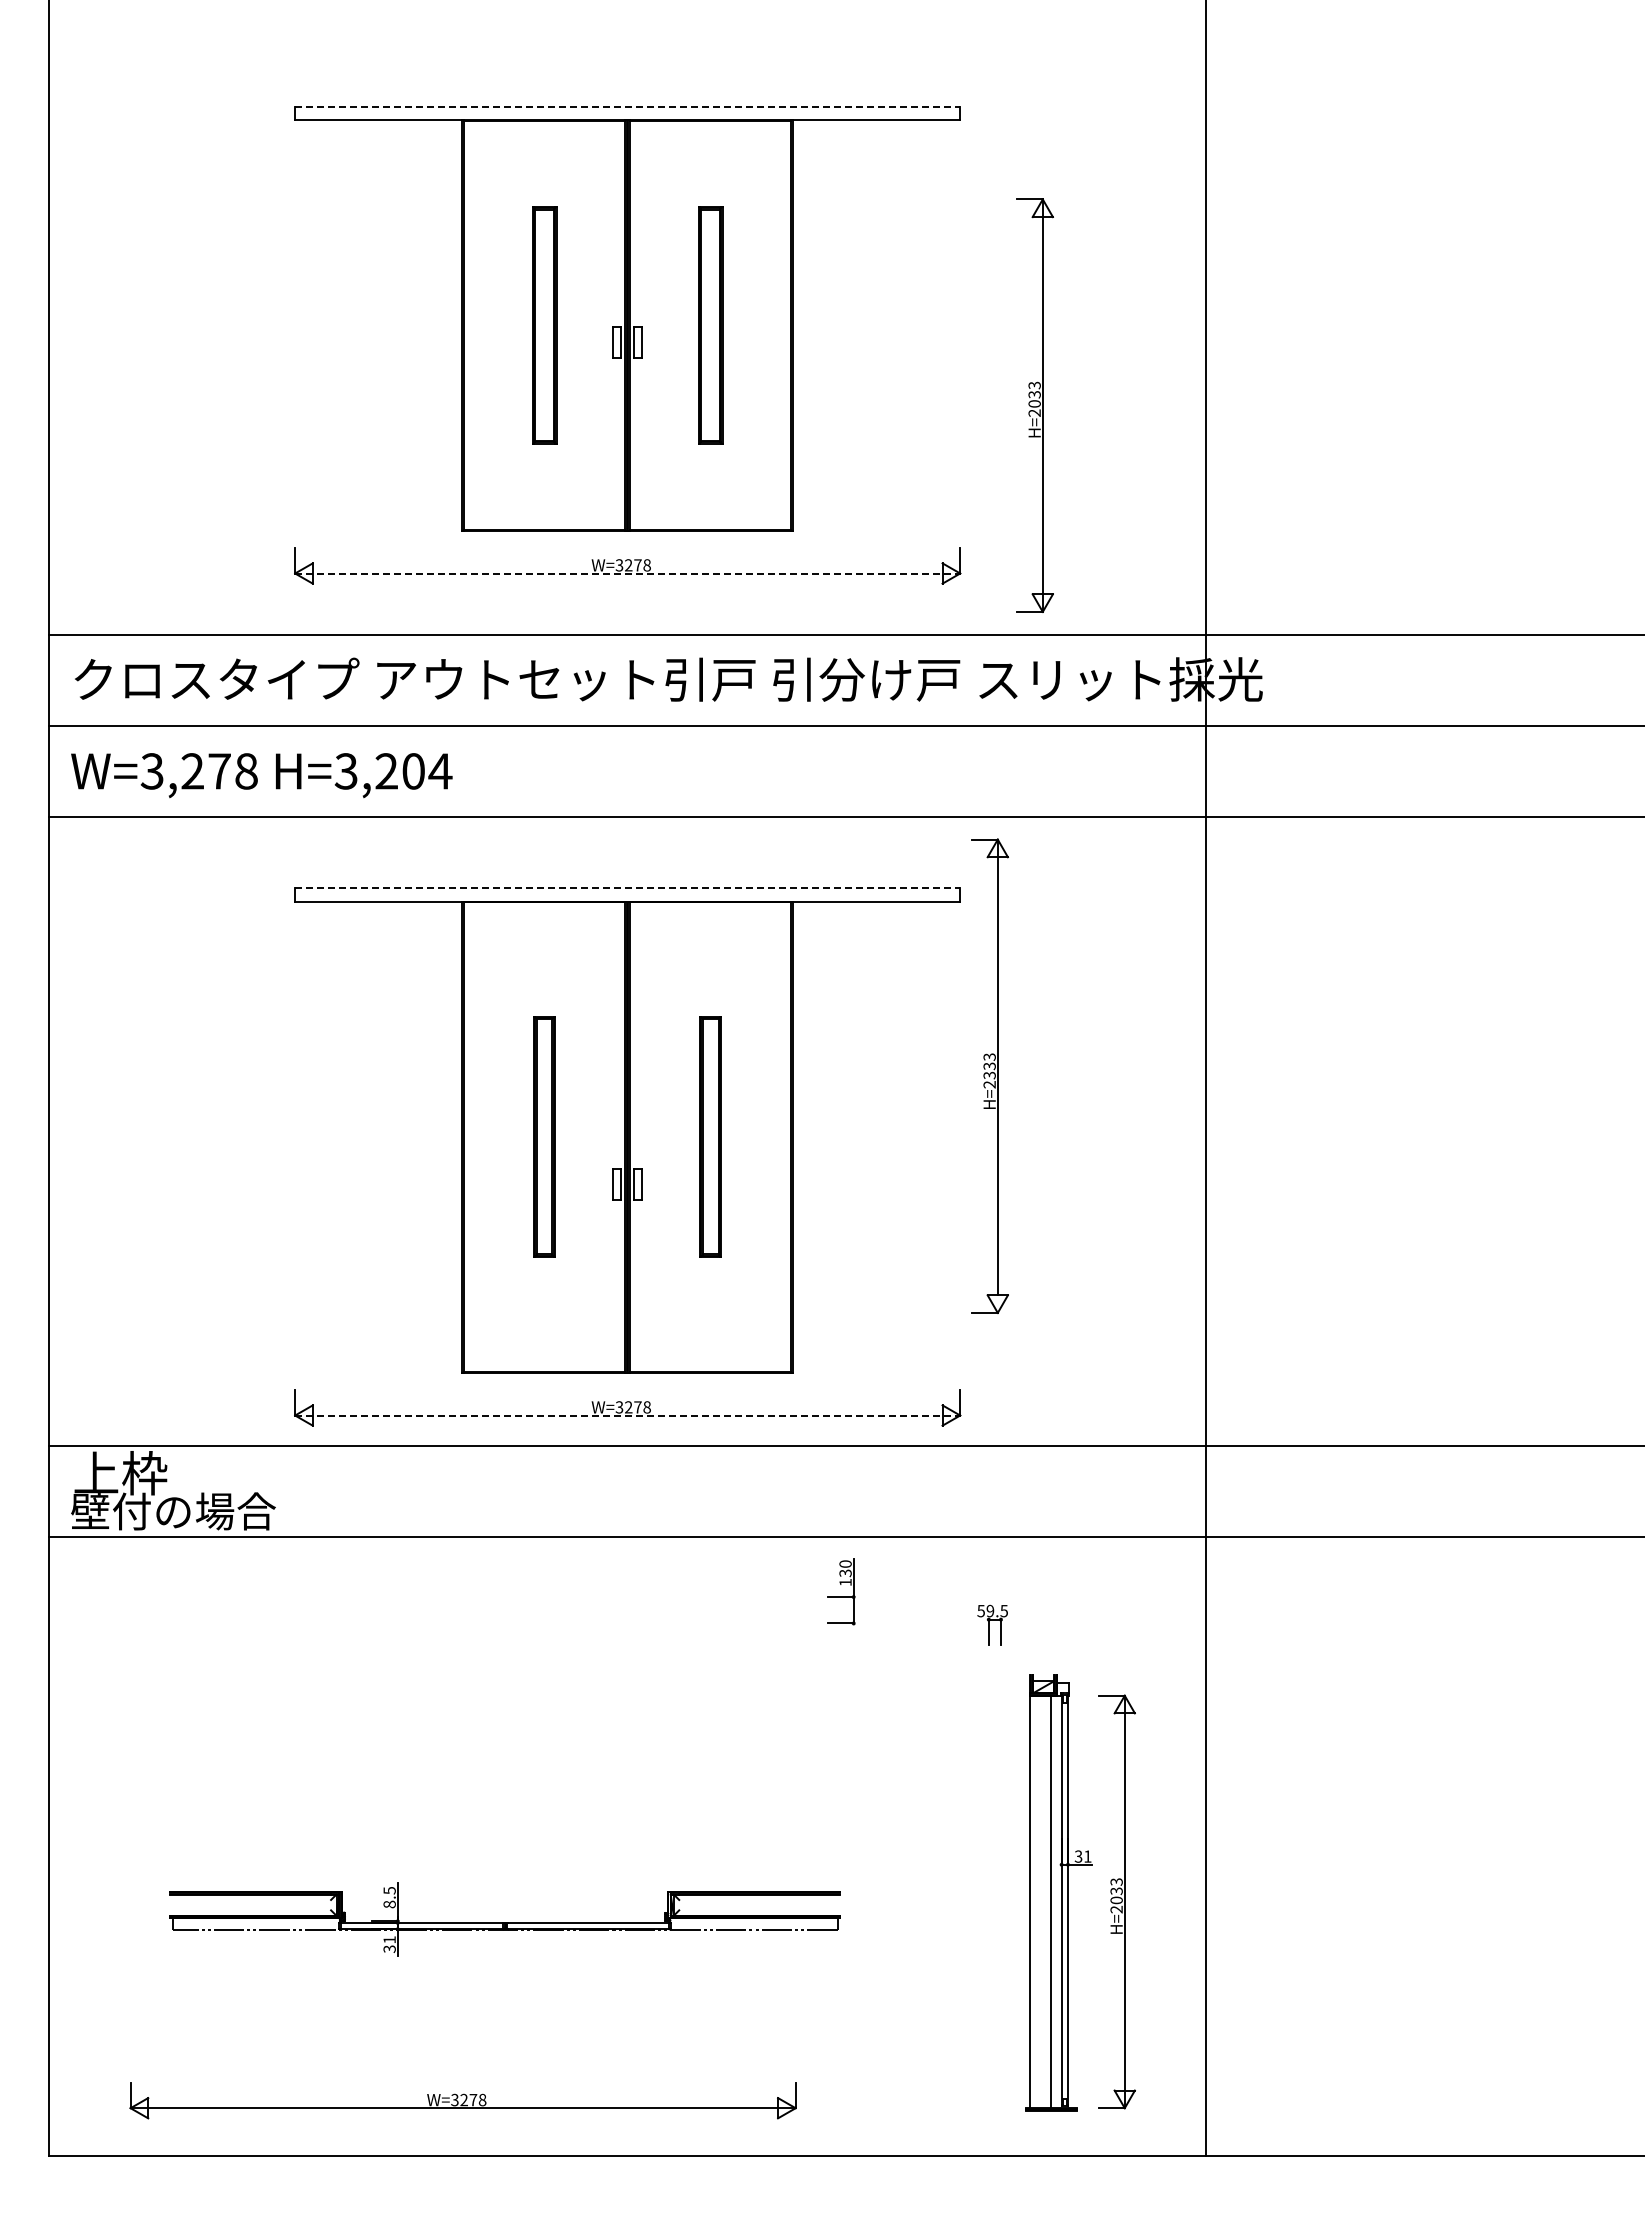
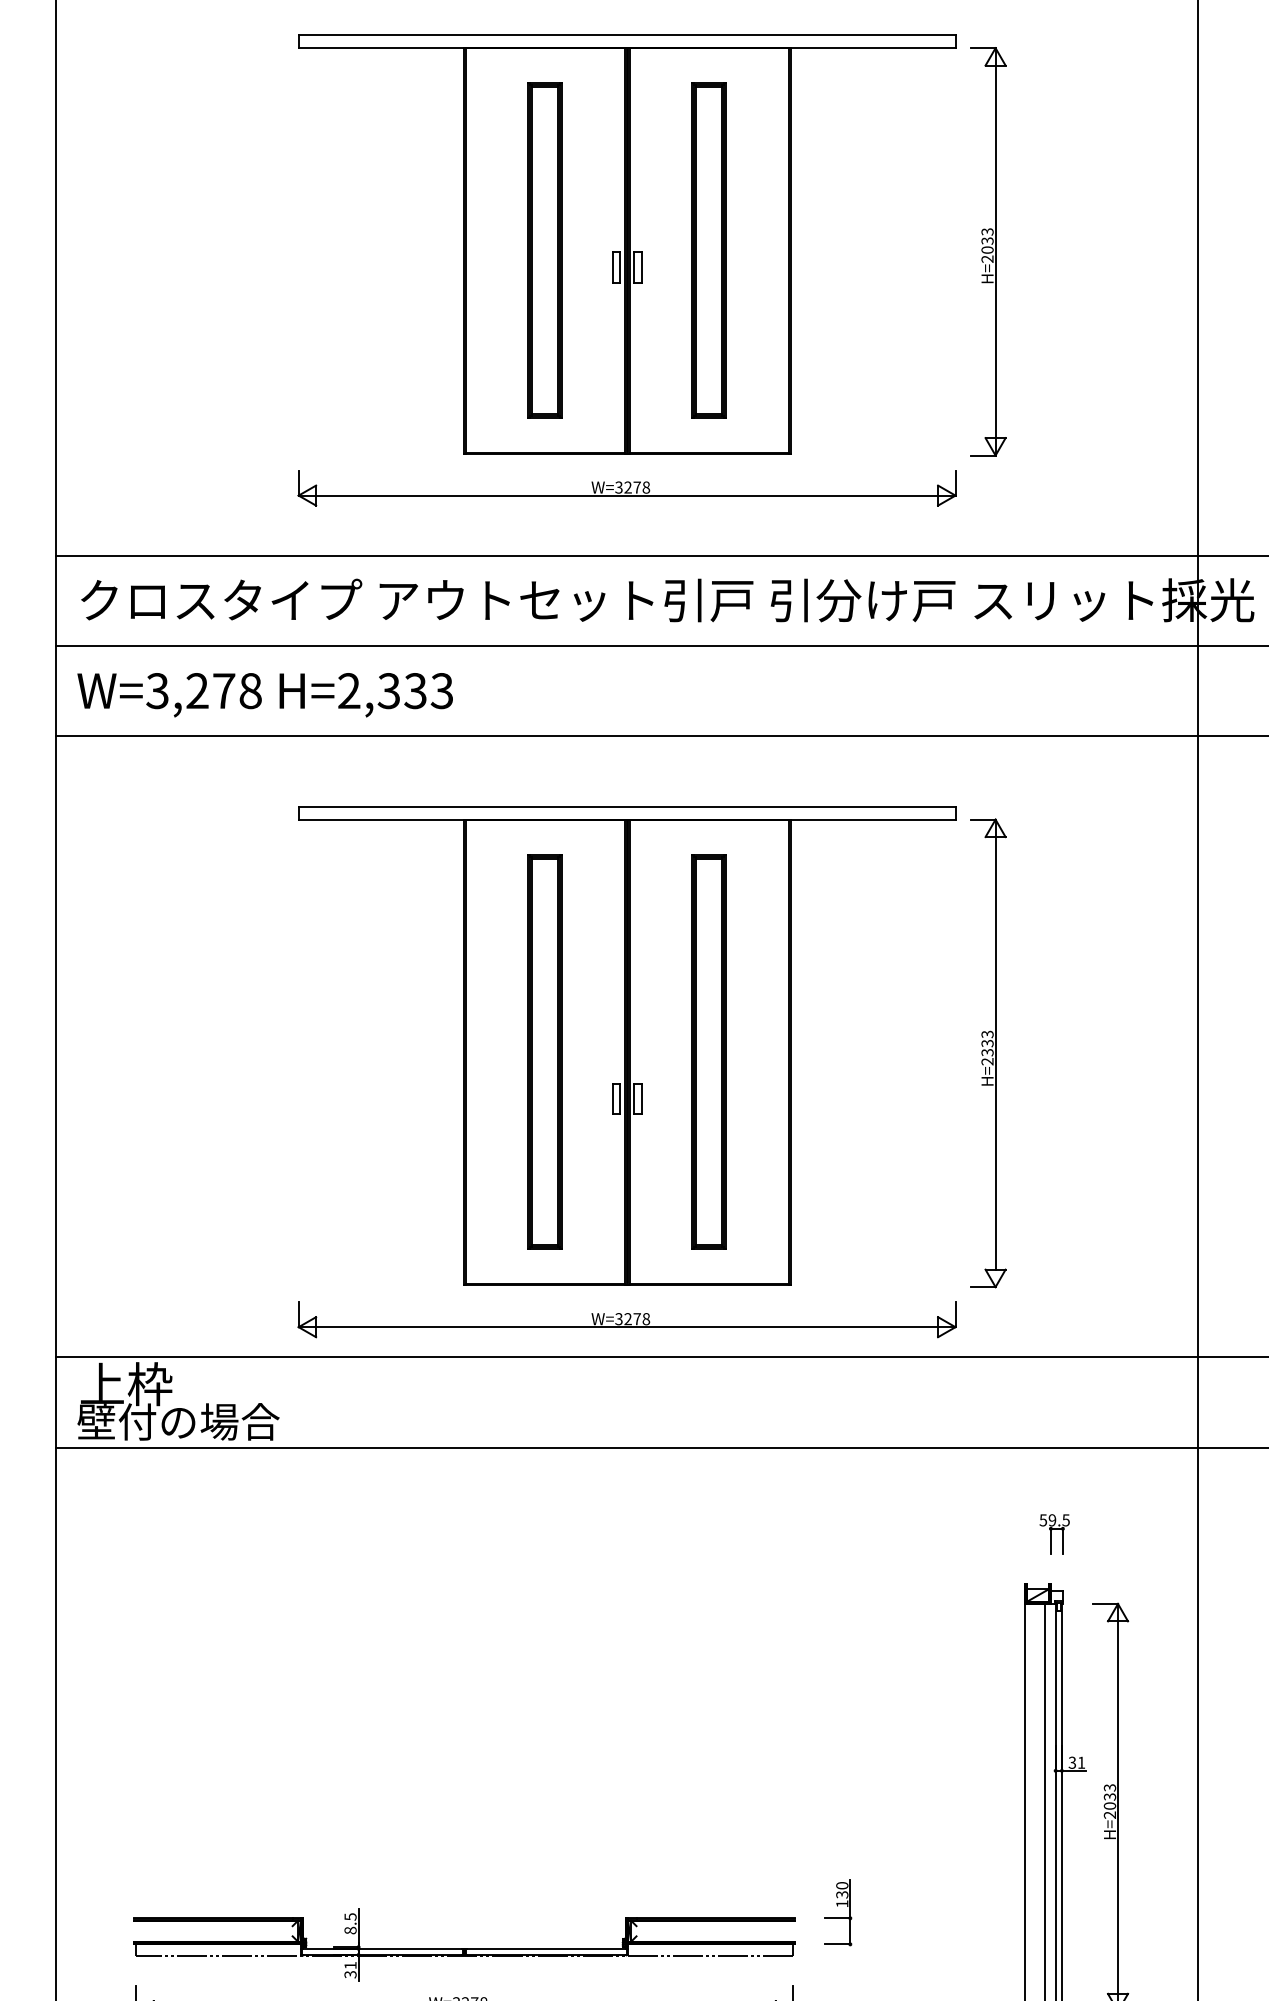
line: (627, 107) -> (626, 35), dashed -> solid
part: (544, 325) -> (544, 250), size x1.43
part: (710, 325) -> (708, 250), size x1.43
part: (1034, 405) -> (987, 251), moved
line: (627, 573) -> (626, 495), dashed -> solid
text: (393, 771) -> (395, 691), H=3,204 -> H=2,333
line: (627, 888) -> (626, 806), dashed -> solid
part: (989, 1075) -> (987, 1052), moved
part: (544, 1136) -> (544, 1051), size x1.67
part: (710, 1136) -> (708, 1051), size x1.67
line: (627, 1415) -> (626, 1327), dashed -> solid
part: (841, 1591) -> (838, 1912), moved
part: (992, 1624) -> (1054, 1533), moved
part: (504, 1919) -> (463, 1945), moved

